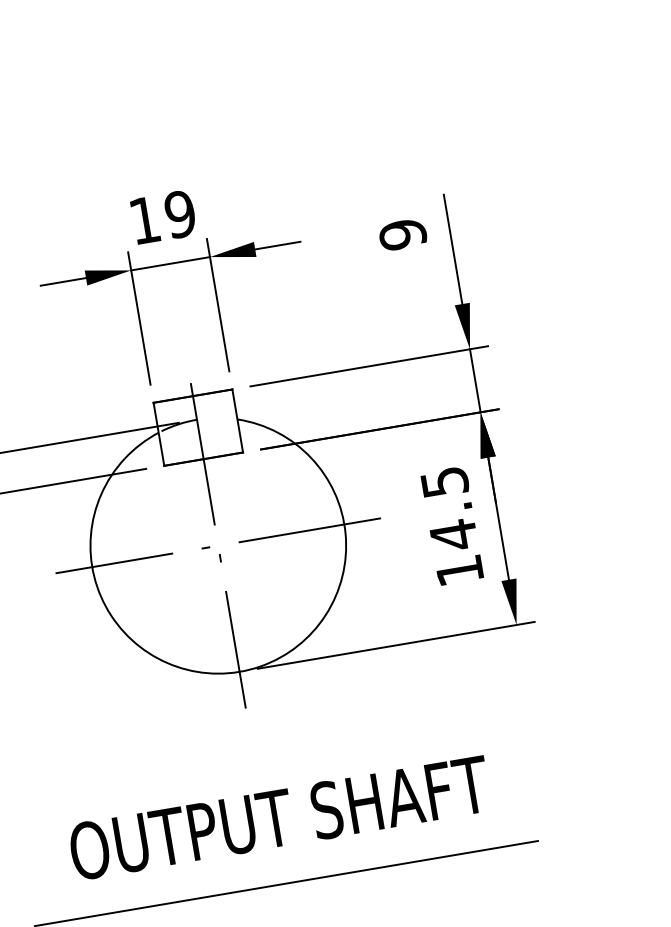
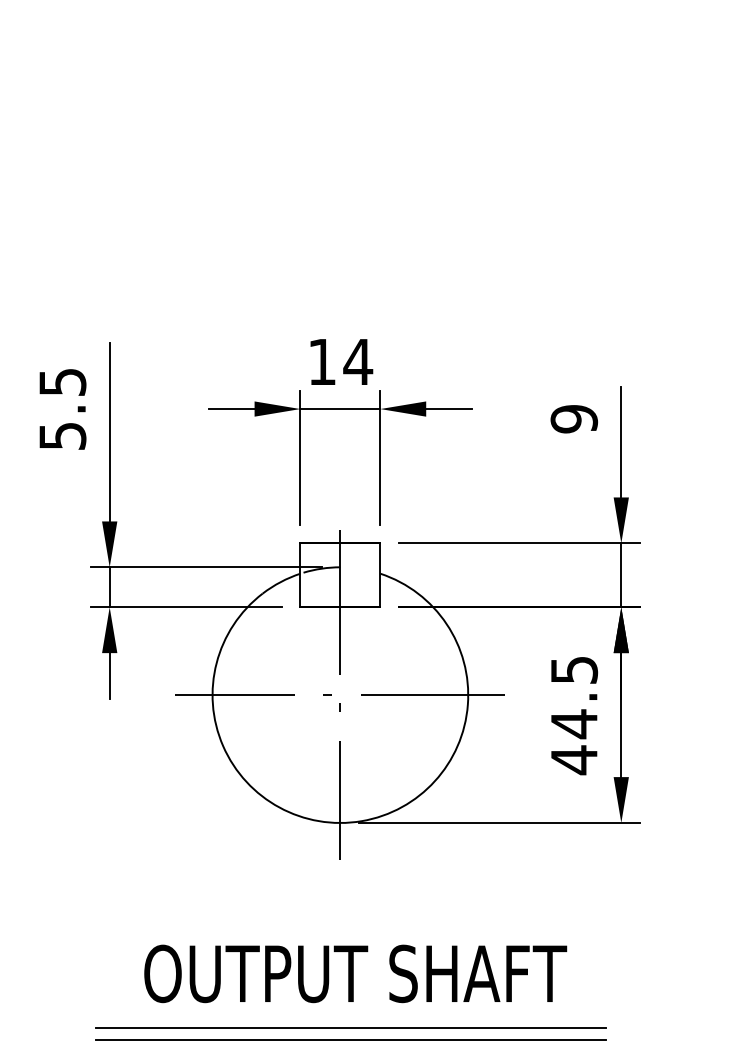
text: (180, 213) -> (358, 361), 19 -> 14
text: (460, 571) -> (574, 760), 14.5 -> 44.5
line: (284, 872) -> (351, 1028), added

